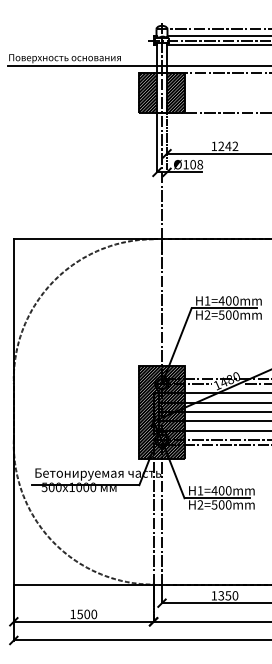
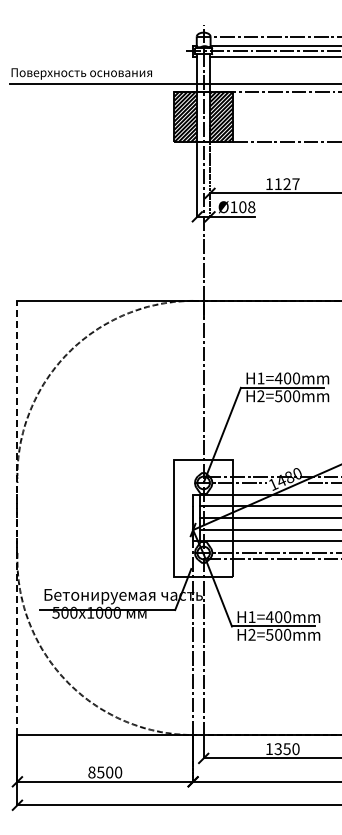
text: (227, 145) -> (286, 183), 1242 -> 1127
line: (13, 411) -> (17, 517), solid -> dashed
hatch: (161, 412) -> (203, 518), removed
text: (72, 614) -> (91, 772), 1500 -> 8500

